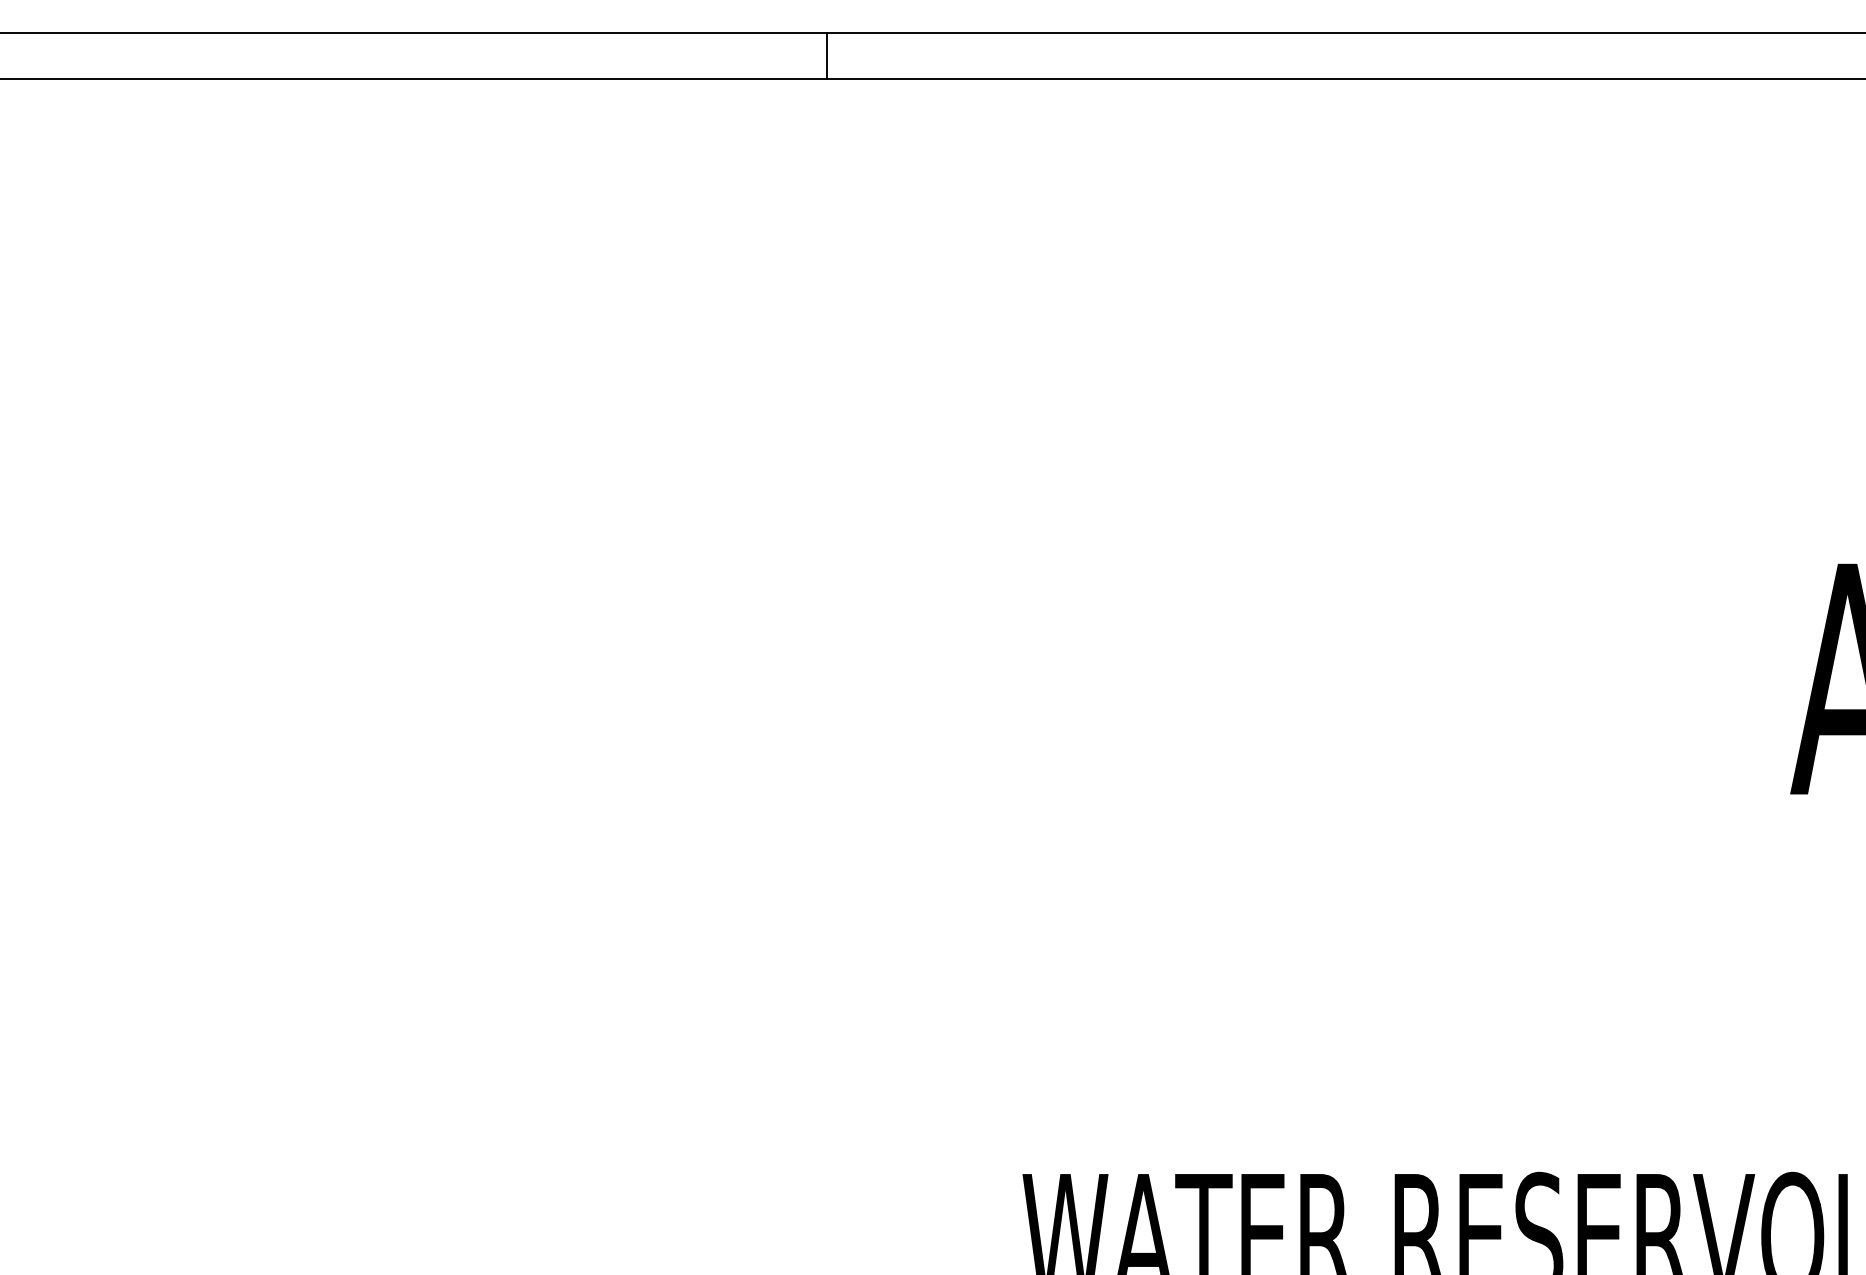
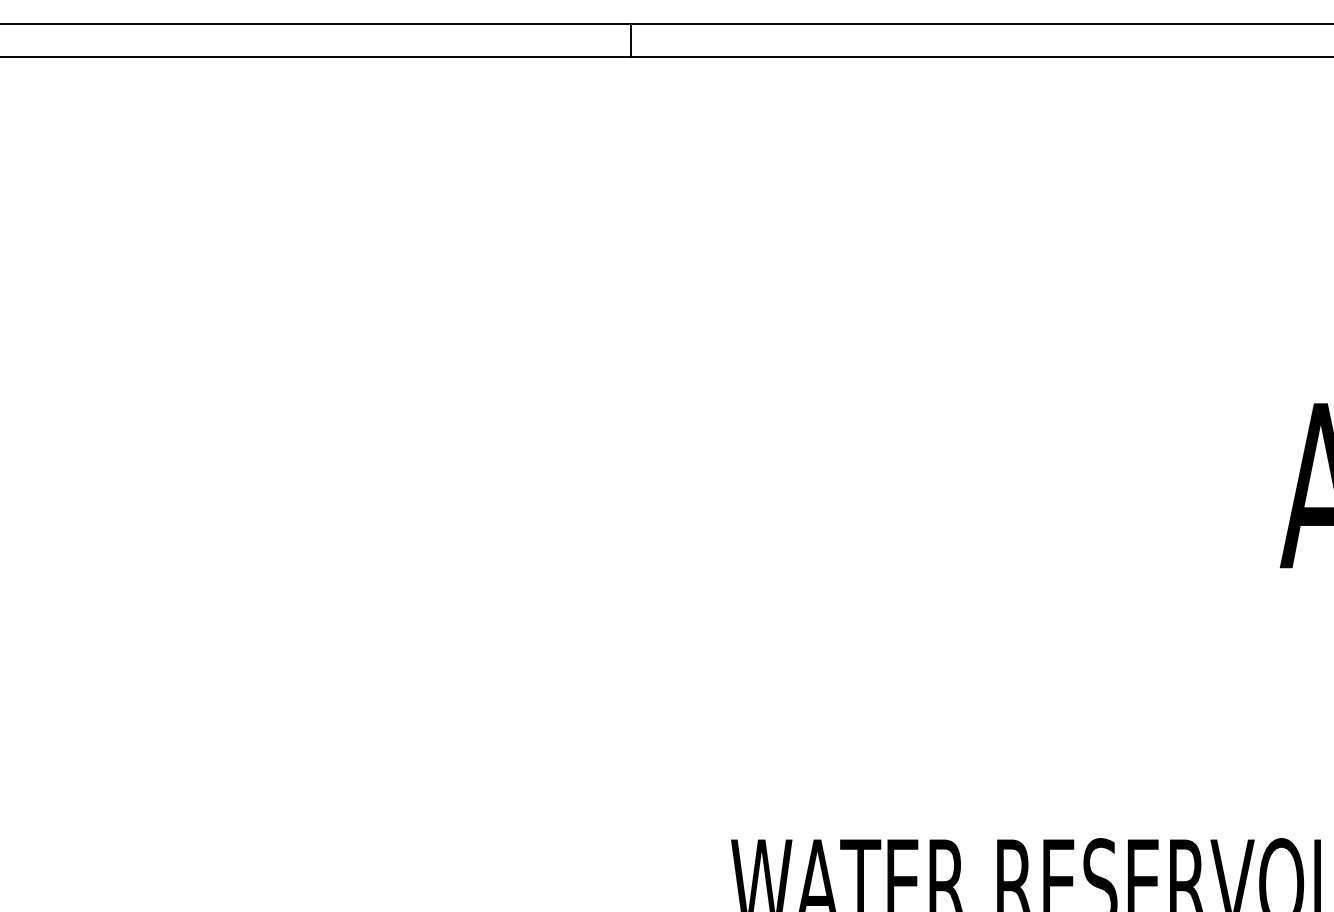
line: (826, 56) -> (630, 40), moved

